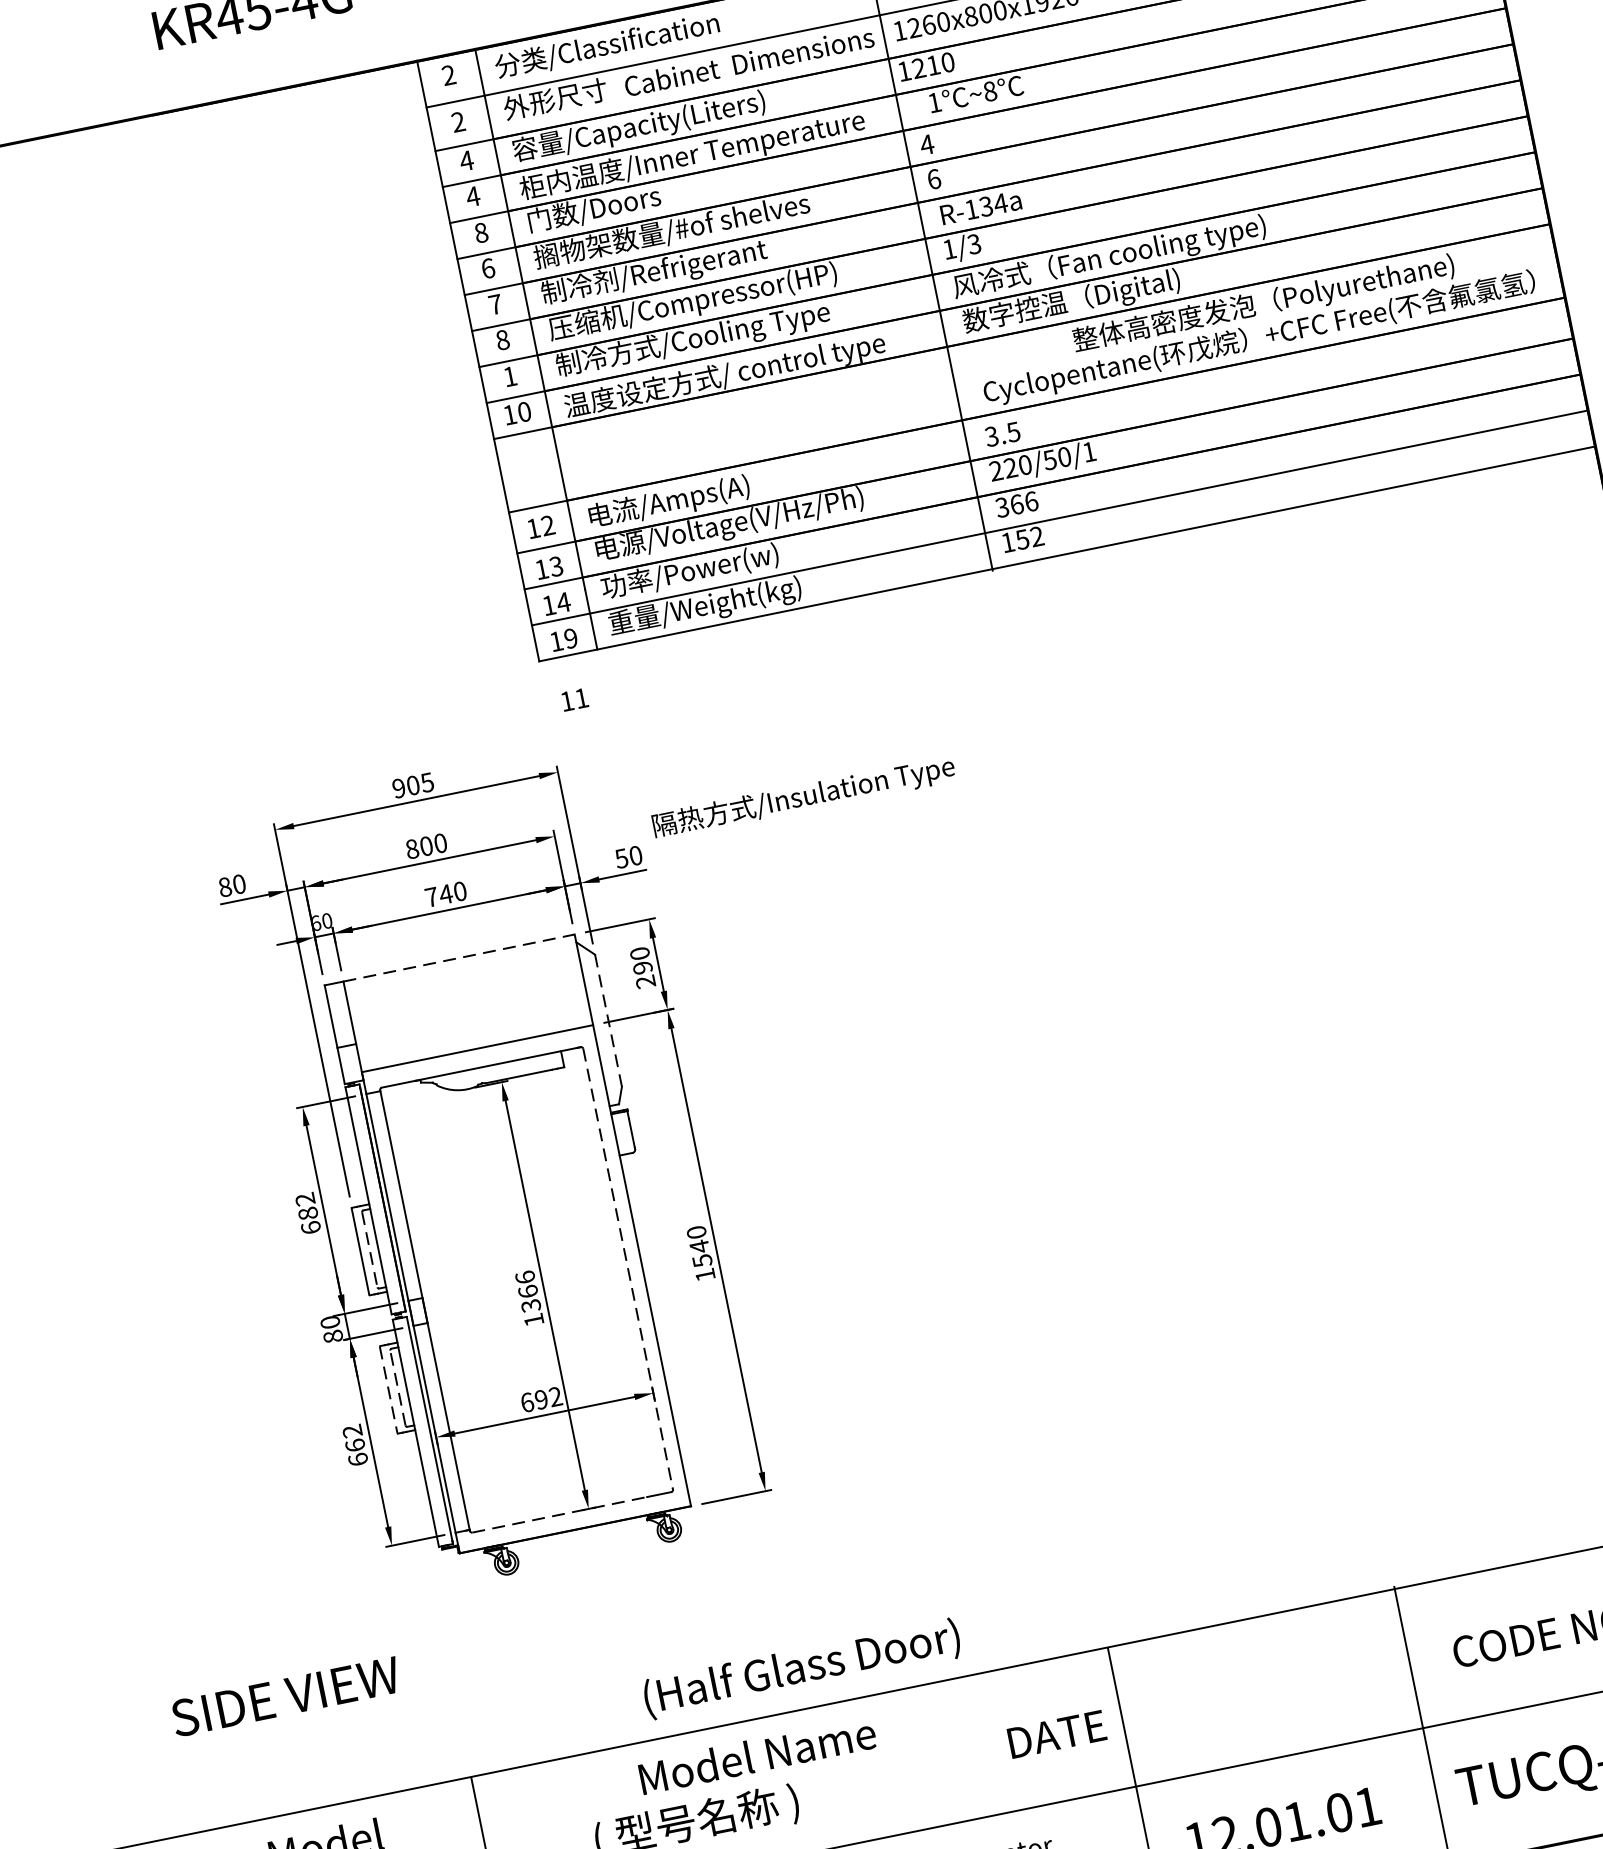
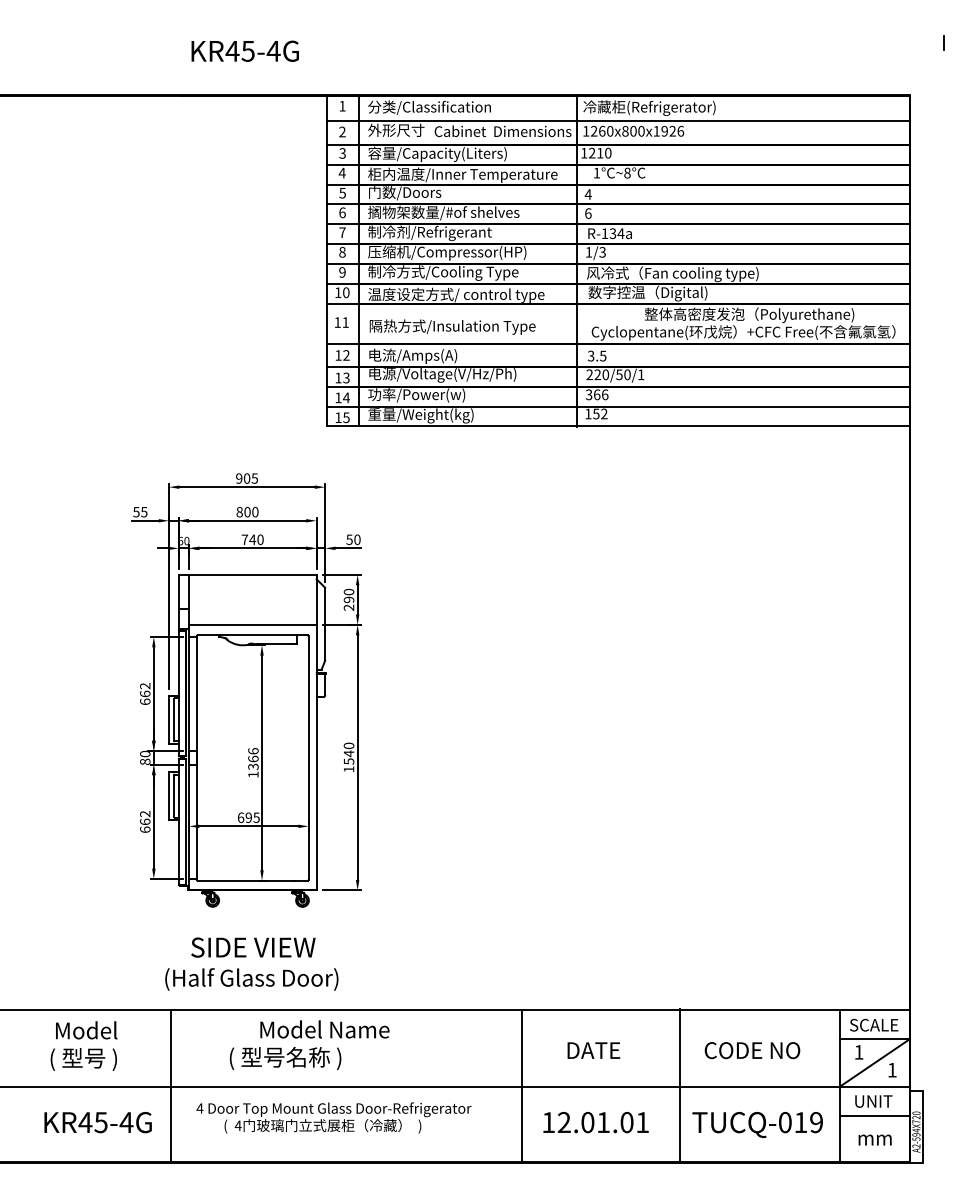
text: (448, 74) -> (342, 105), 2 -> 1
text: (466, 161) -> (342, 153), 4 -> 3
text: (480, 231) -> (342, 192), 8 -> 5
text: (510, 376) -> (342, 272), 1 -> 9
text: (570, 638) -> (346, 417), 19 -> 15
text: (574, 699) -> (341, 322), moved
text: (803, 796) -> (452, 326), moved
text: (232, 884) -> (140, 511), 80 -> 55
line: (458, 957) -> (252, 574), dashed -> solid
line: (609, 1021) -> (325, 624), dashed -> solid
text: (308, 1212) -> (145, 693), 682 -> 662
line: (370, 1249) -> (174, 719), dashed -> solid
line: (627, 1270) -> (308, 758), dashed -> solid
line: (398, 1388) -> (174, 796), dashed -> solid
line: (388, 1390) -> (168, 796), dashed -> solid
text: (555, 1396) -> (256, 817), 692 -> 695
line: (560, 1514) -> (246, 880), dashed -> solid
text: (801, 1669) -> (251, 979), moved
text: (286, 1696) -> (253, 947), moved
text: (1056, 1734) -> (593, 1050), moved

